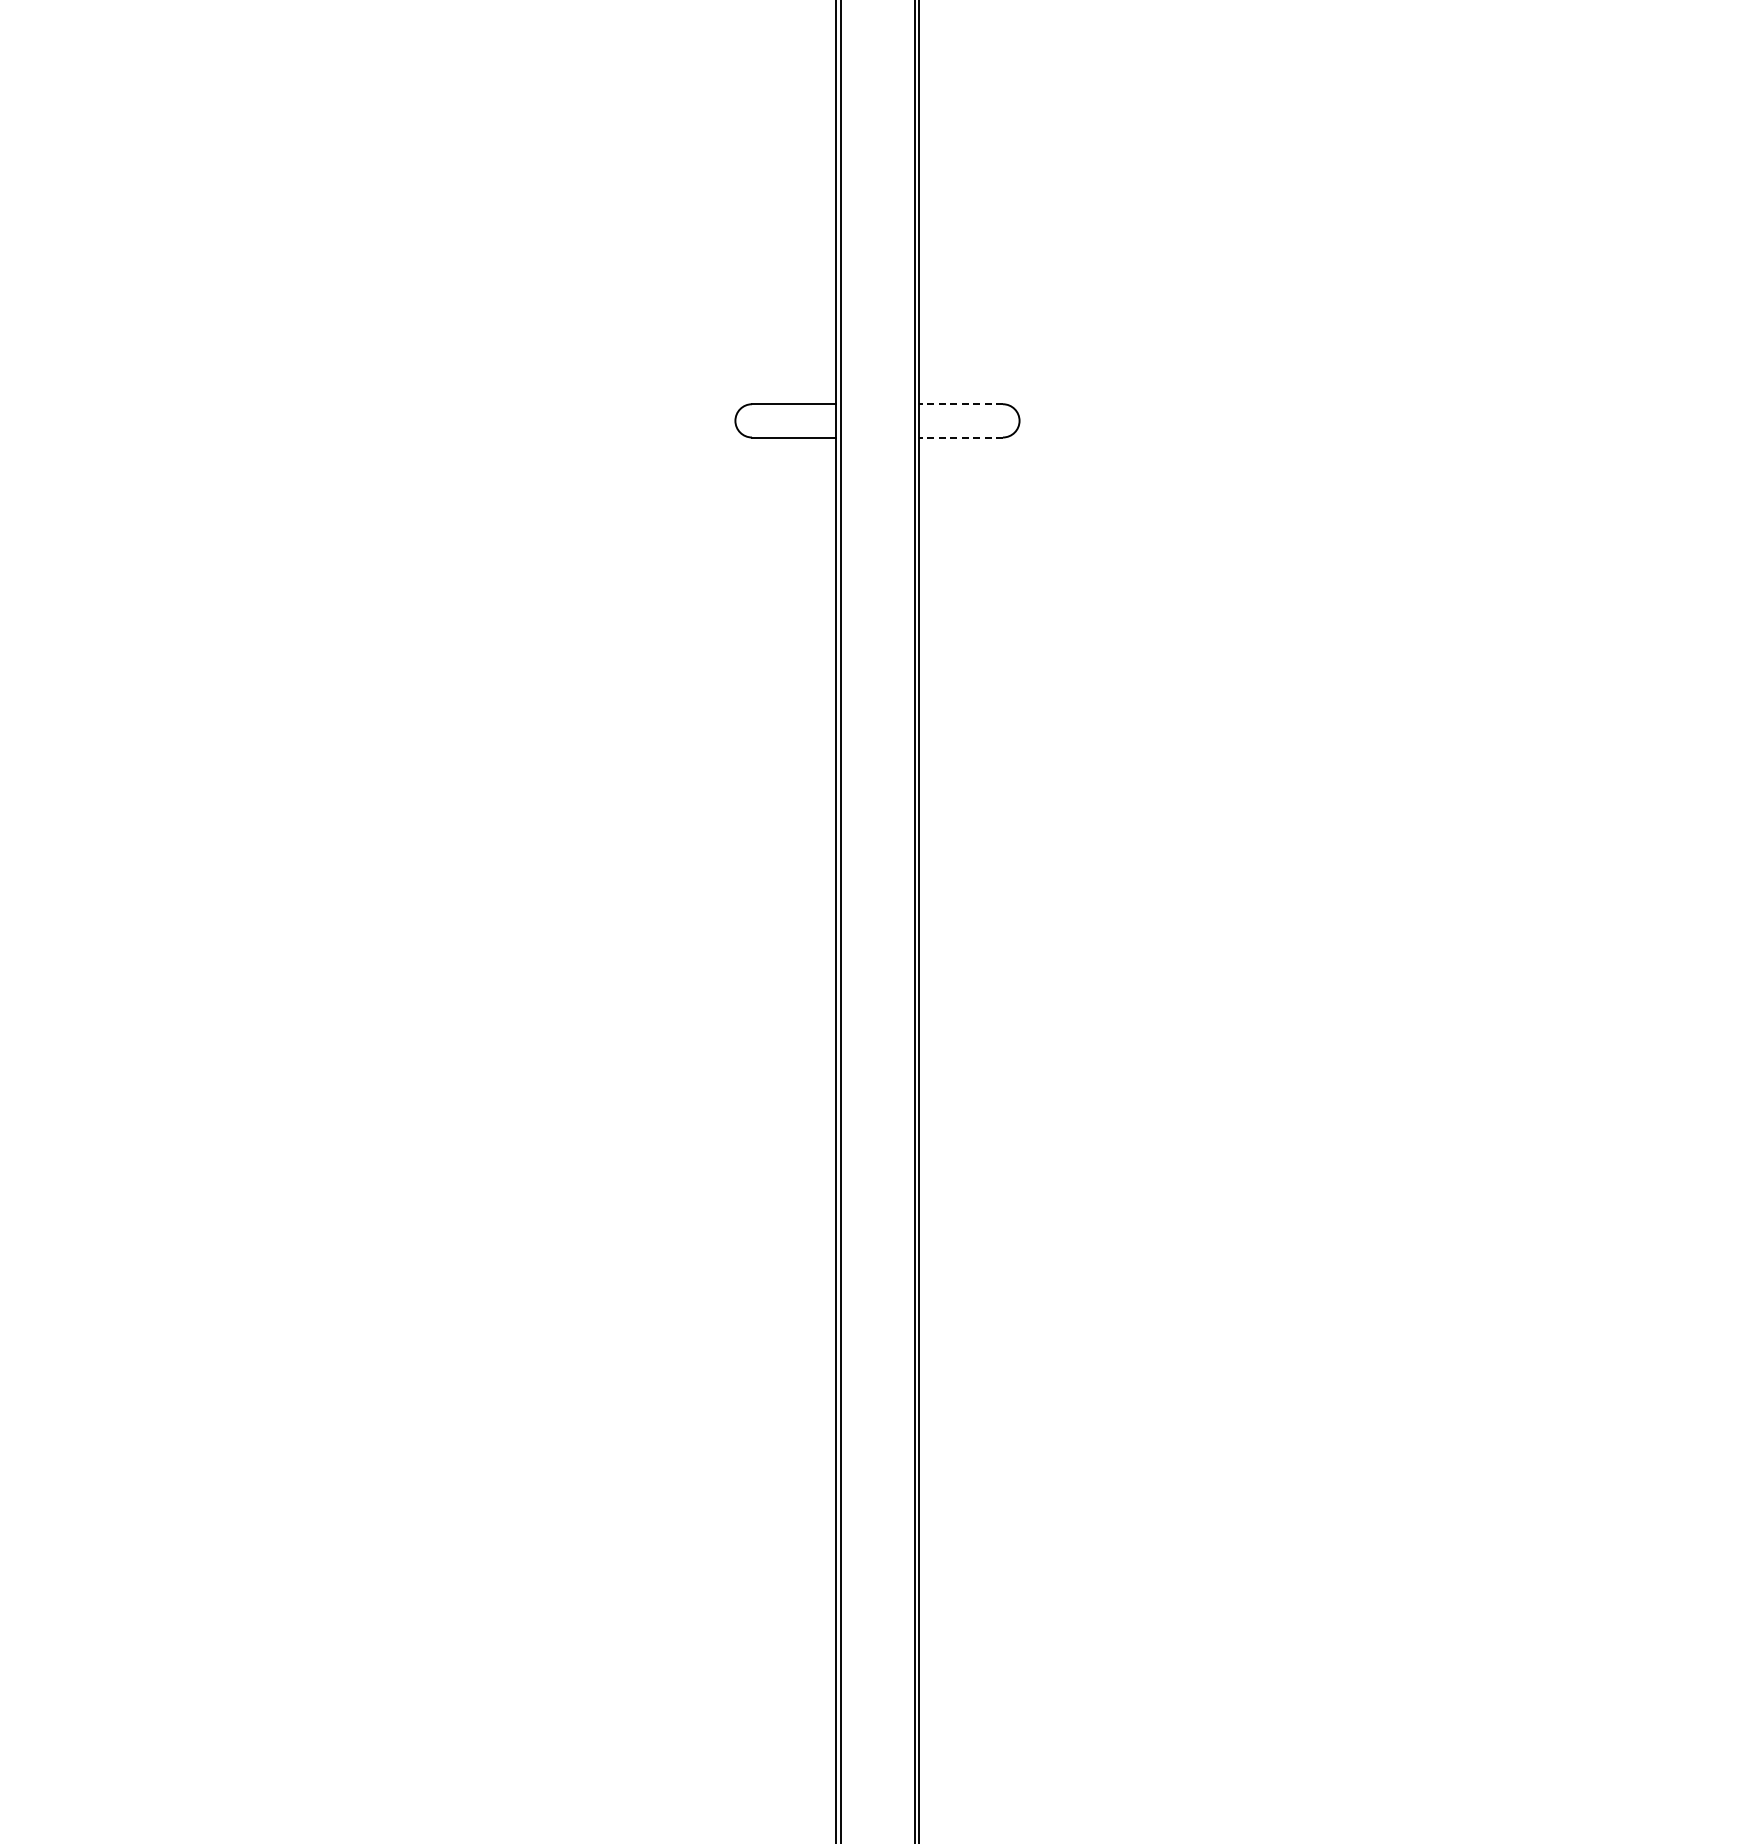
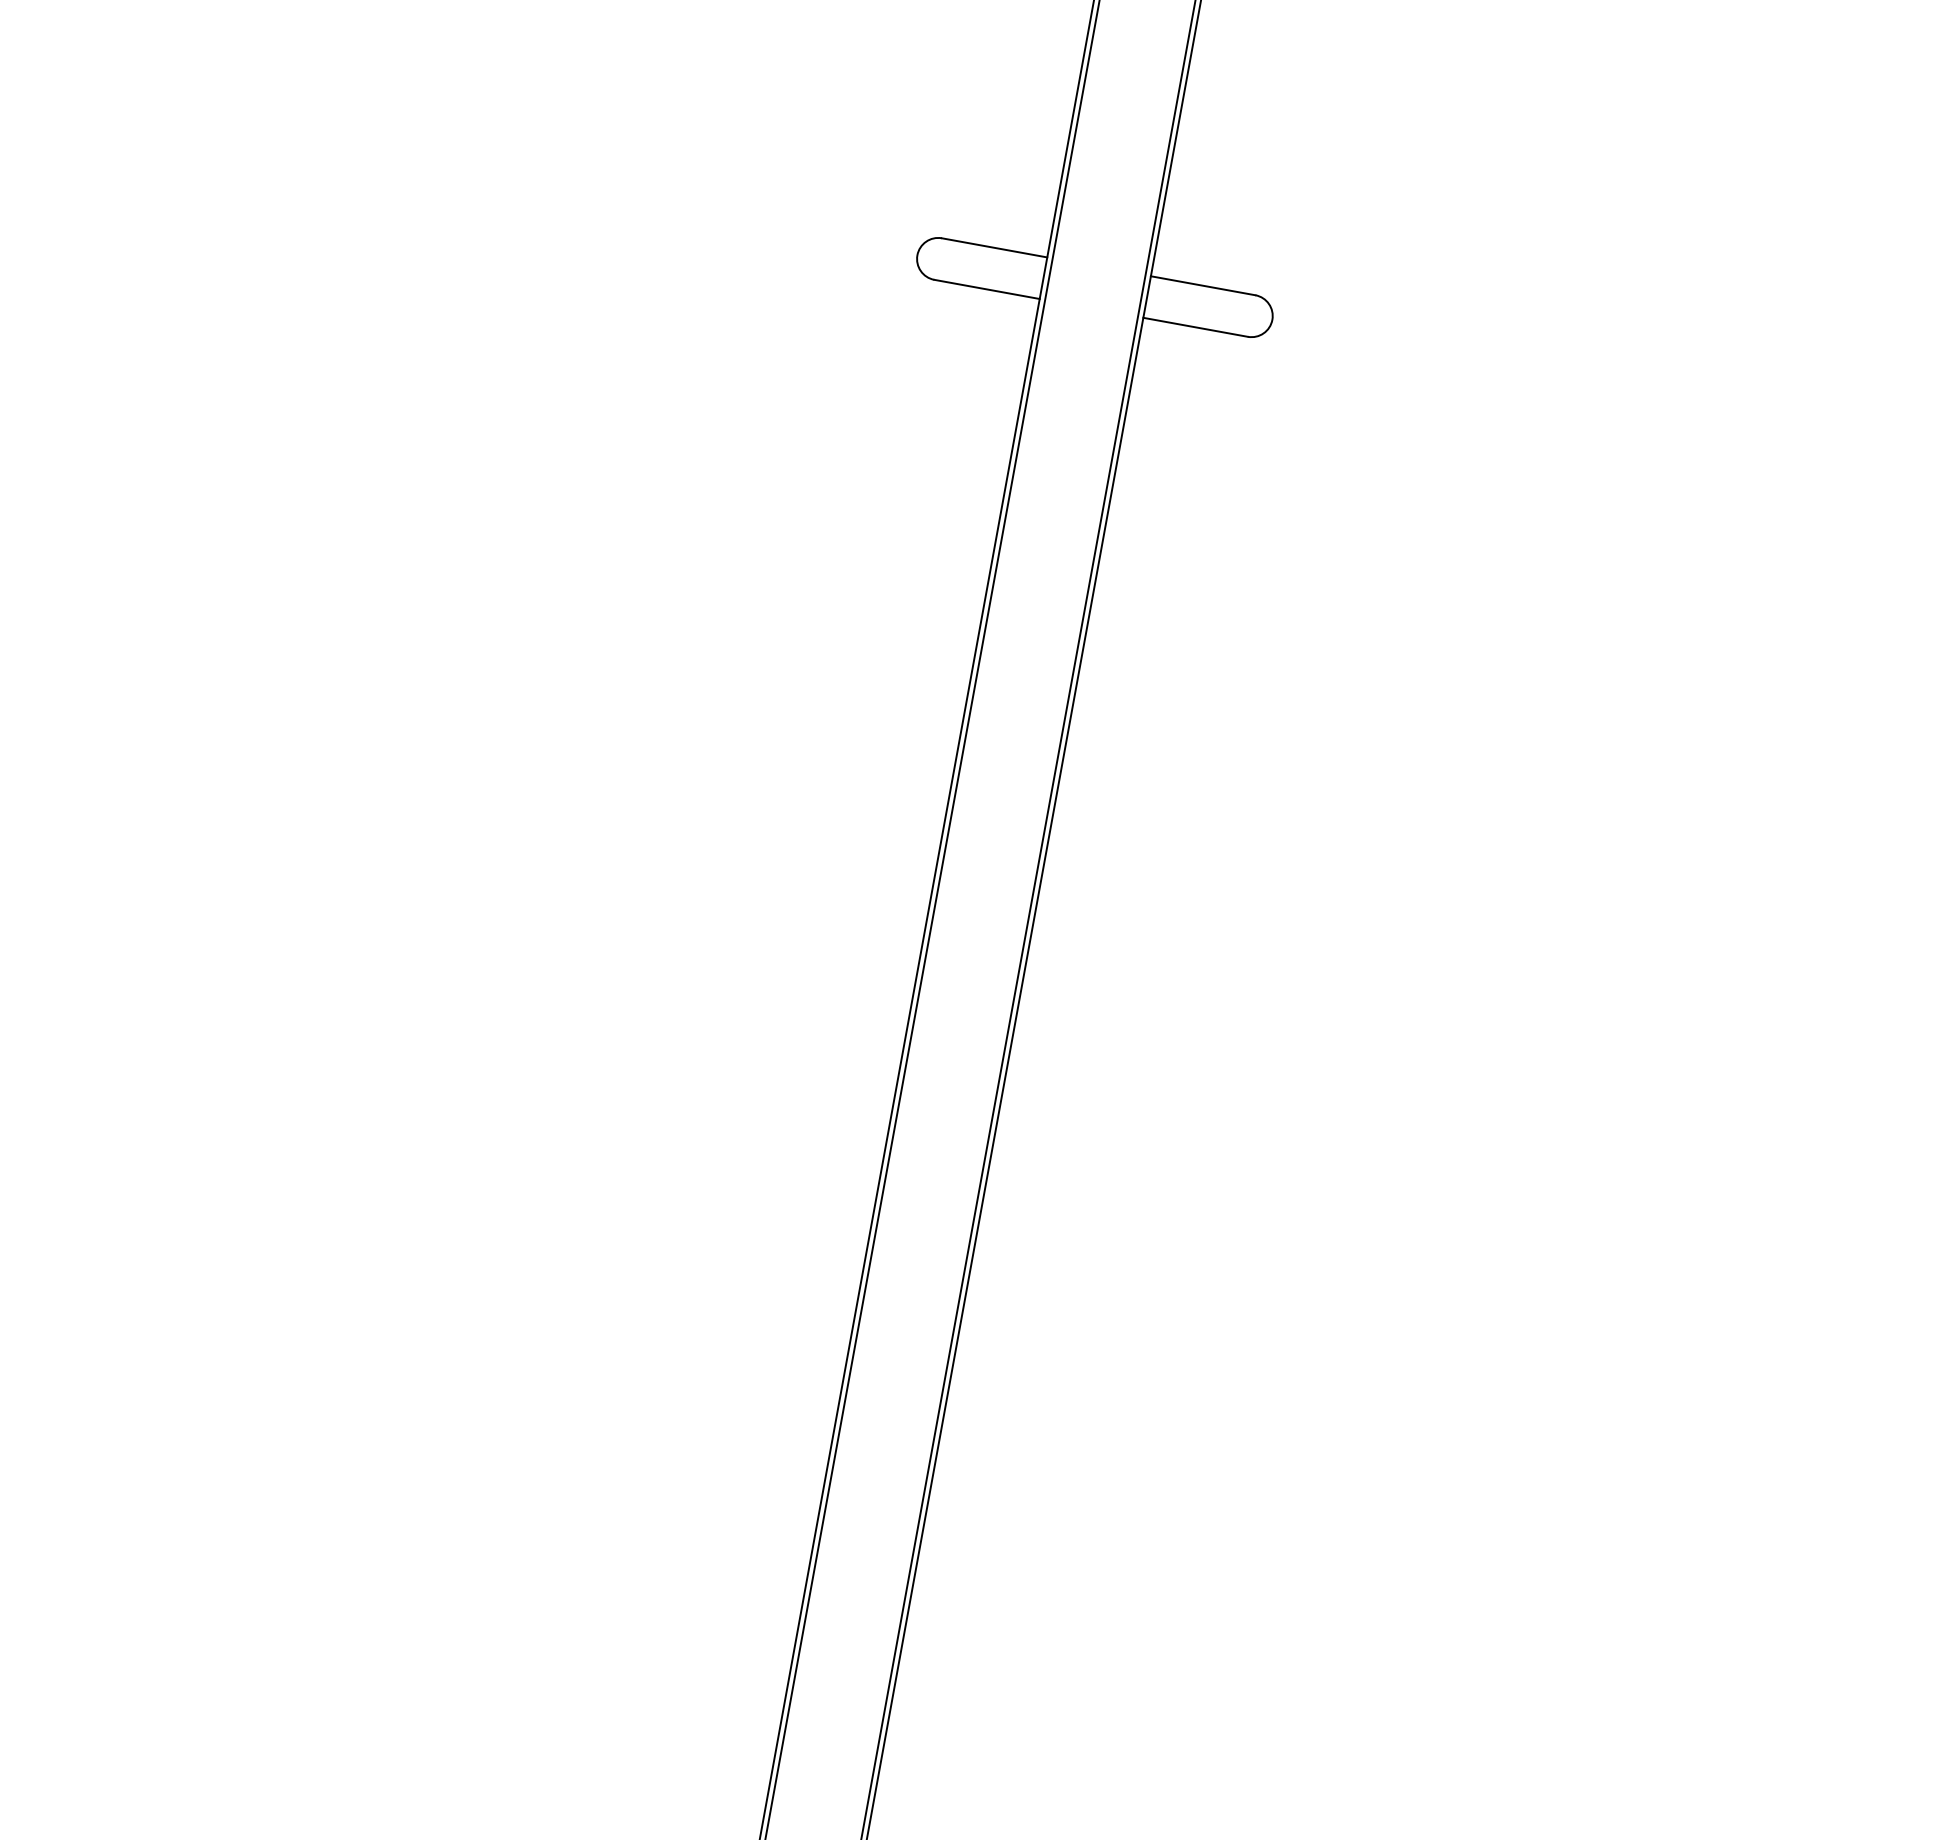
line: (961, 404) -> (1203, 286), dashed -> solid
line: (961, 437) -> (1196, 327), dashed -> solid

